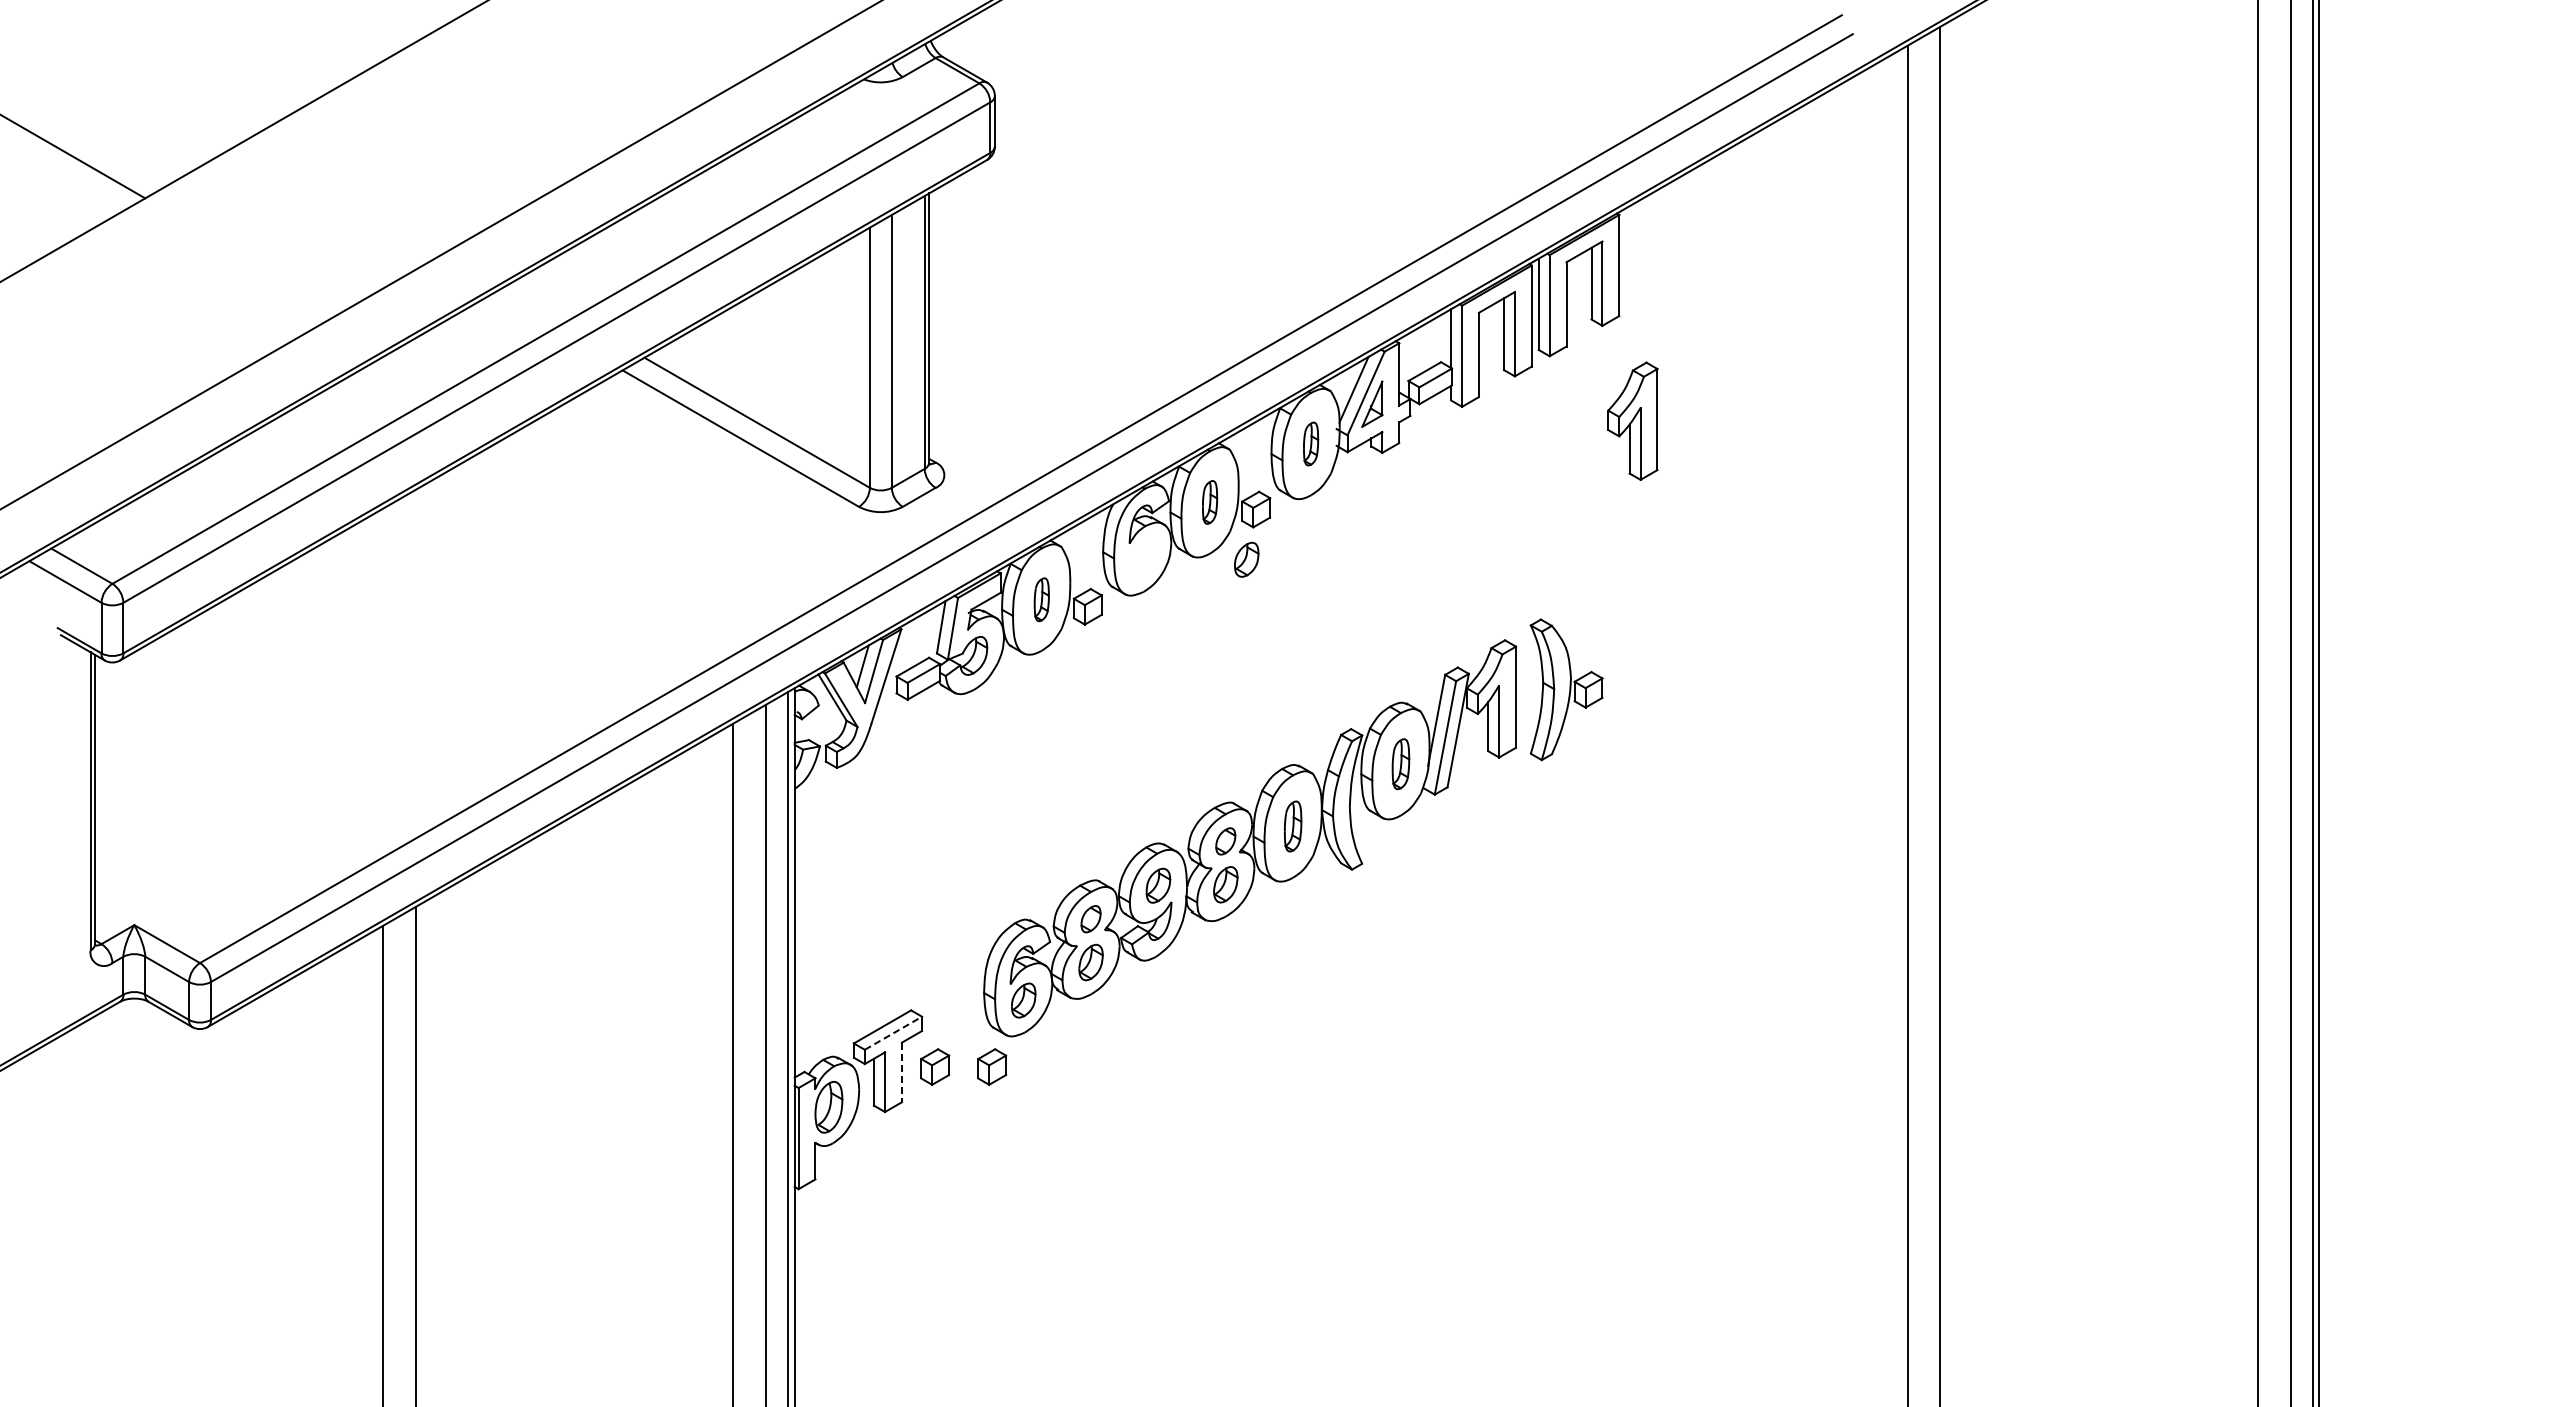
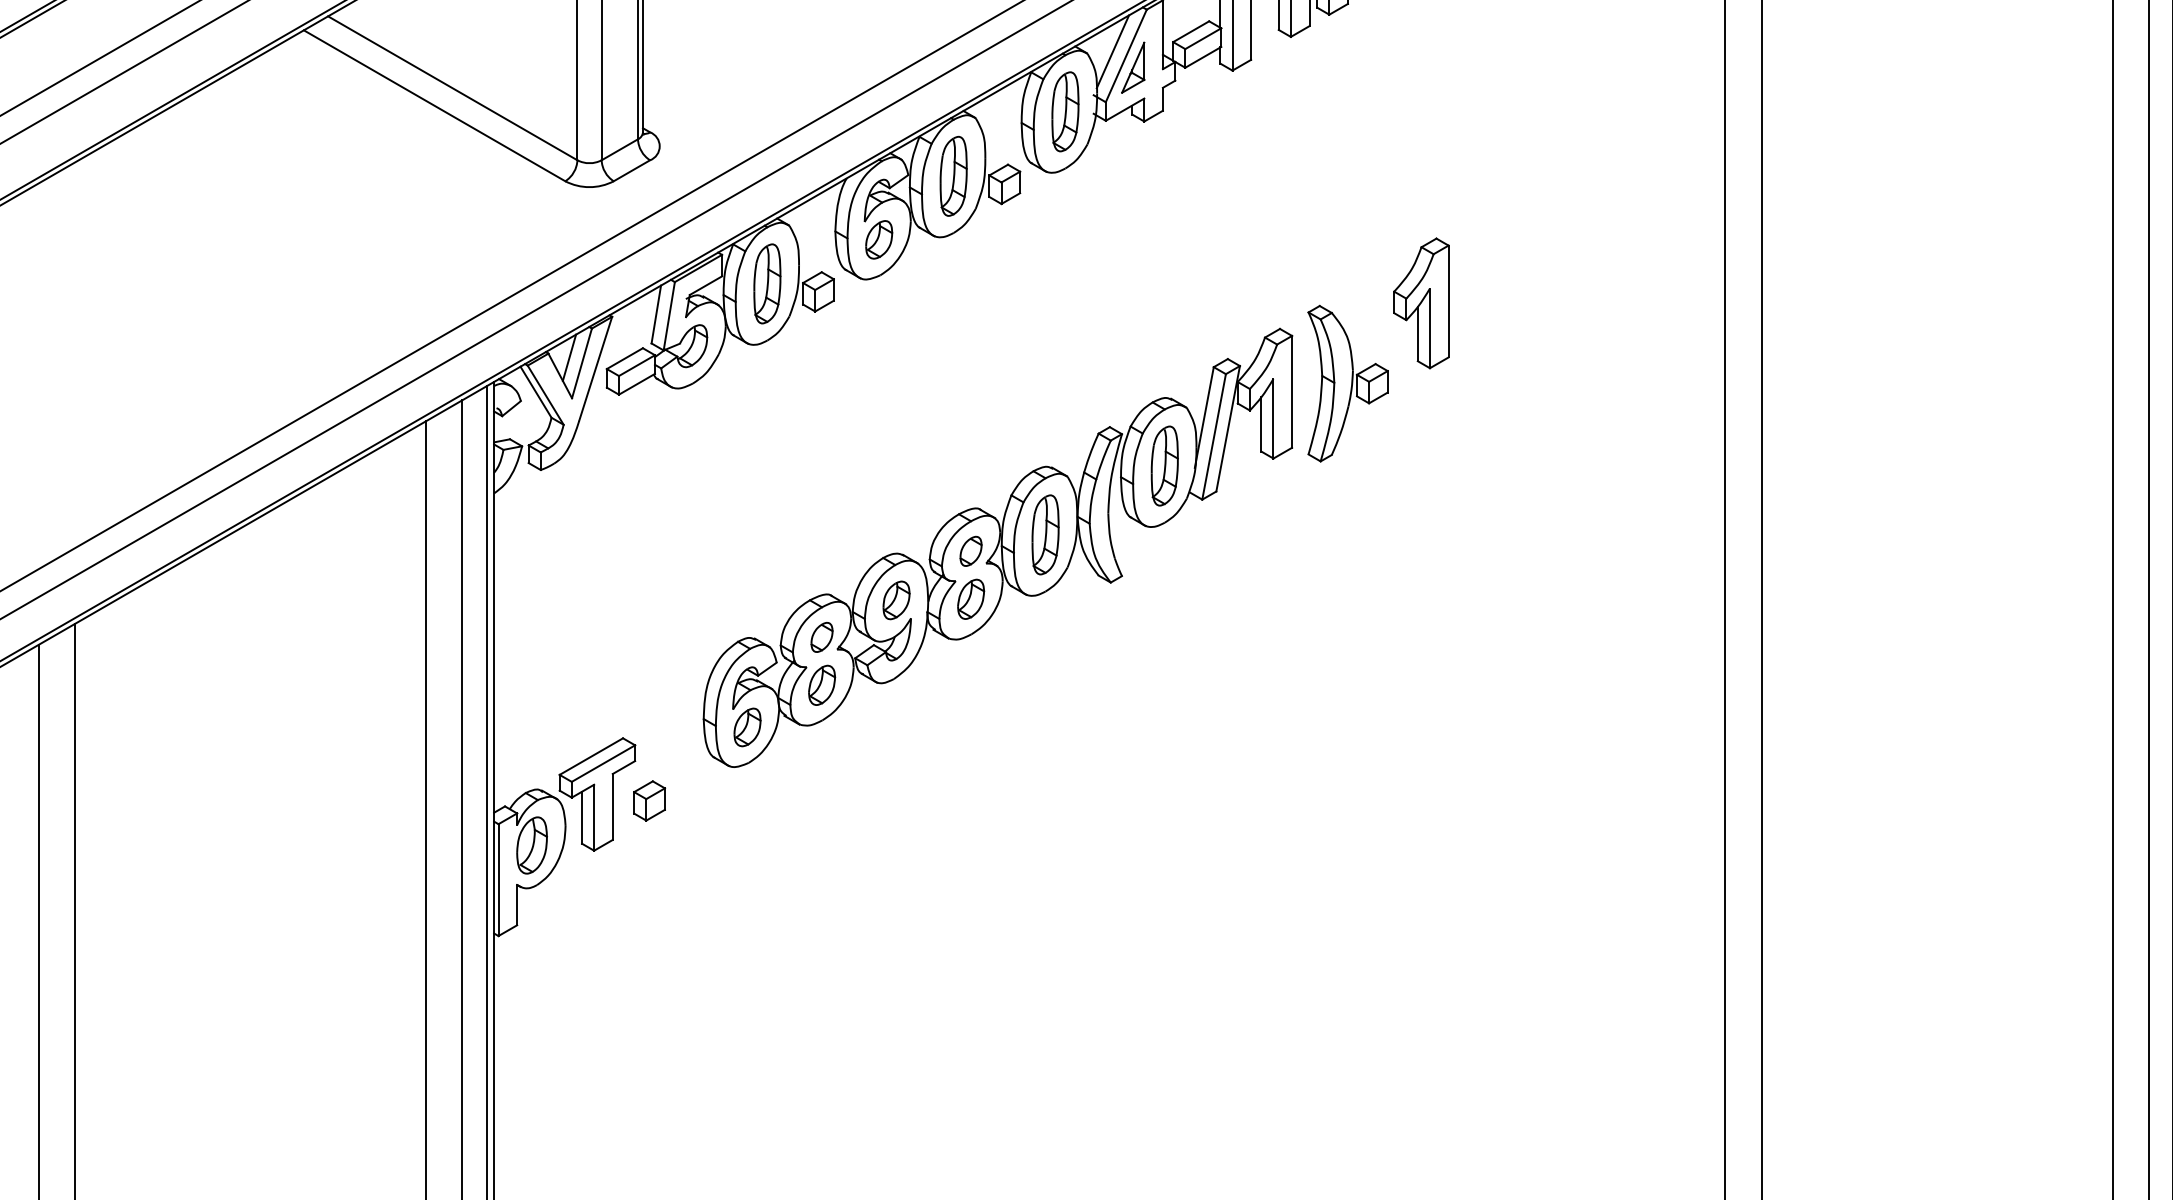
part: (1632, 420) -> (1420, 302), moved
part: (1310, 443) -> (1064, 111), size x1.67
part: (1209, 502) -> (953, 176), size x1.67
part: (1246, 559) -> (878, 239), moved
part: (1041, 599) -> (767, 283), size x1.67
part: (1400, 763) -> (1164, 465), size x1.43
part: (1292, 826) -> (1044, 534), size x1.43
line: (893, 1033) -> (603, 763), dashed -> solid
part: (992, 1066) -> (713, 800), removed
line: (901, 1072) -> (612, 807), dashed -> solid

